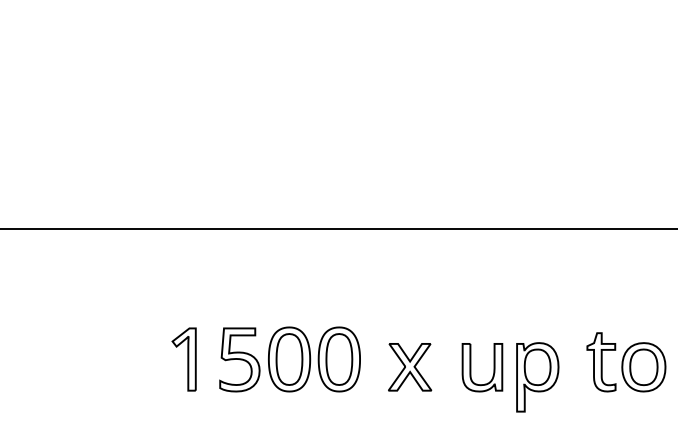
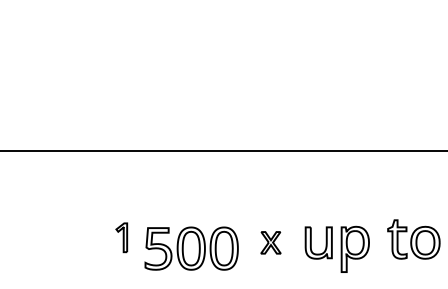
part: (183, 359) -> (121, 237), size x0.7
part: (289, 359) -> (191, 248), moved
part: (409, 366) -> (270, 242), size x0.7

